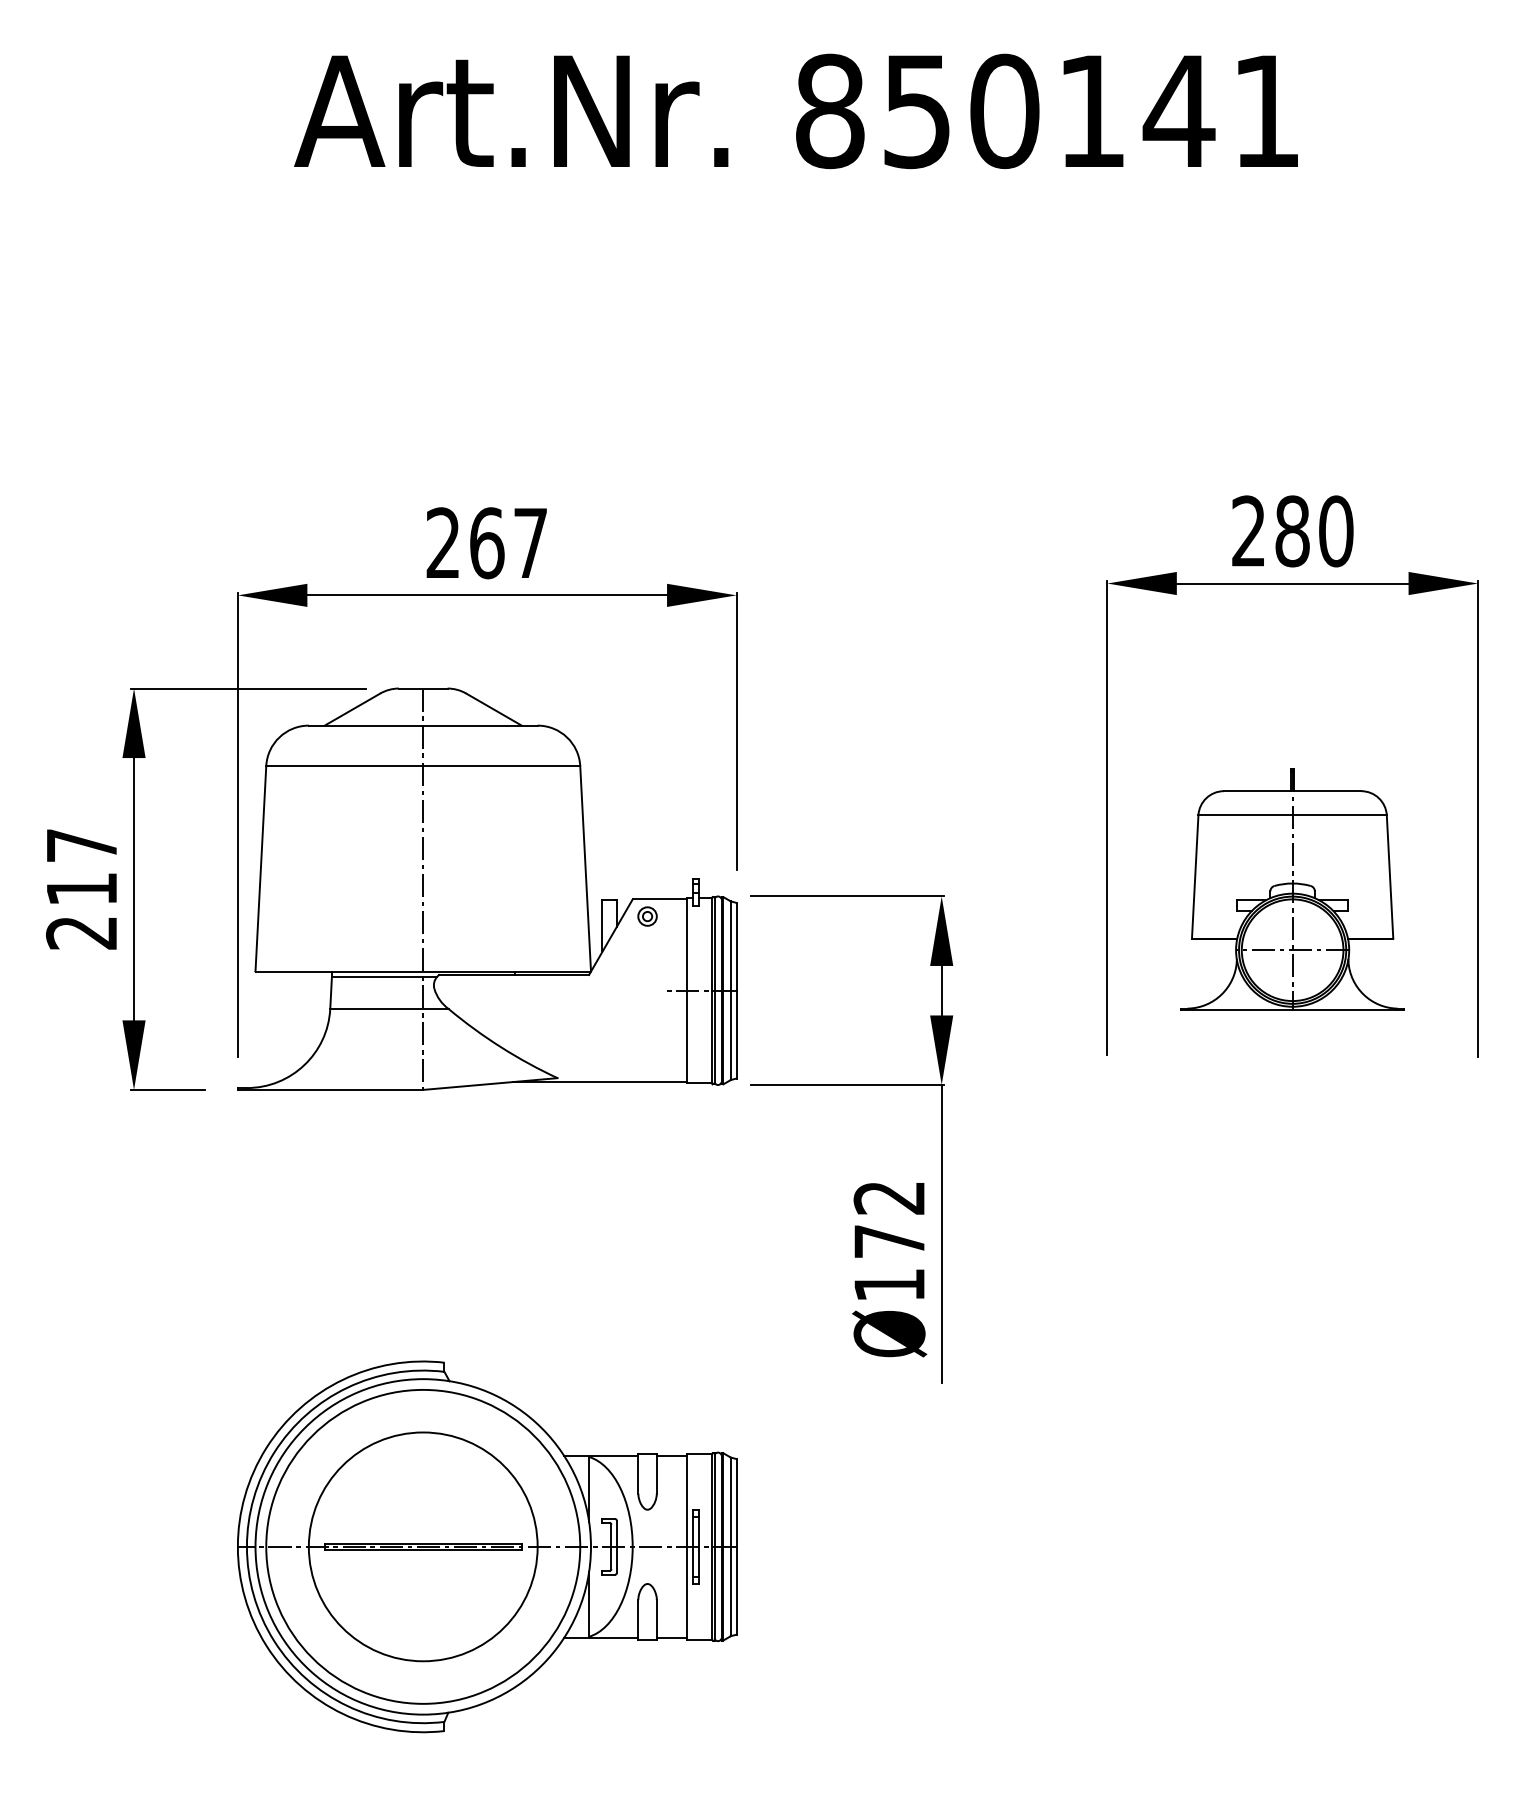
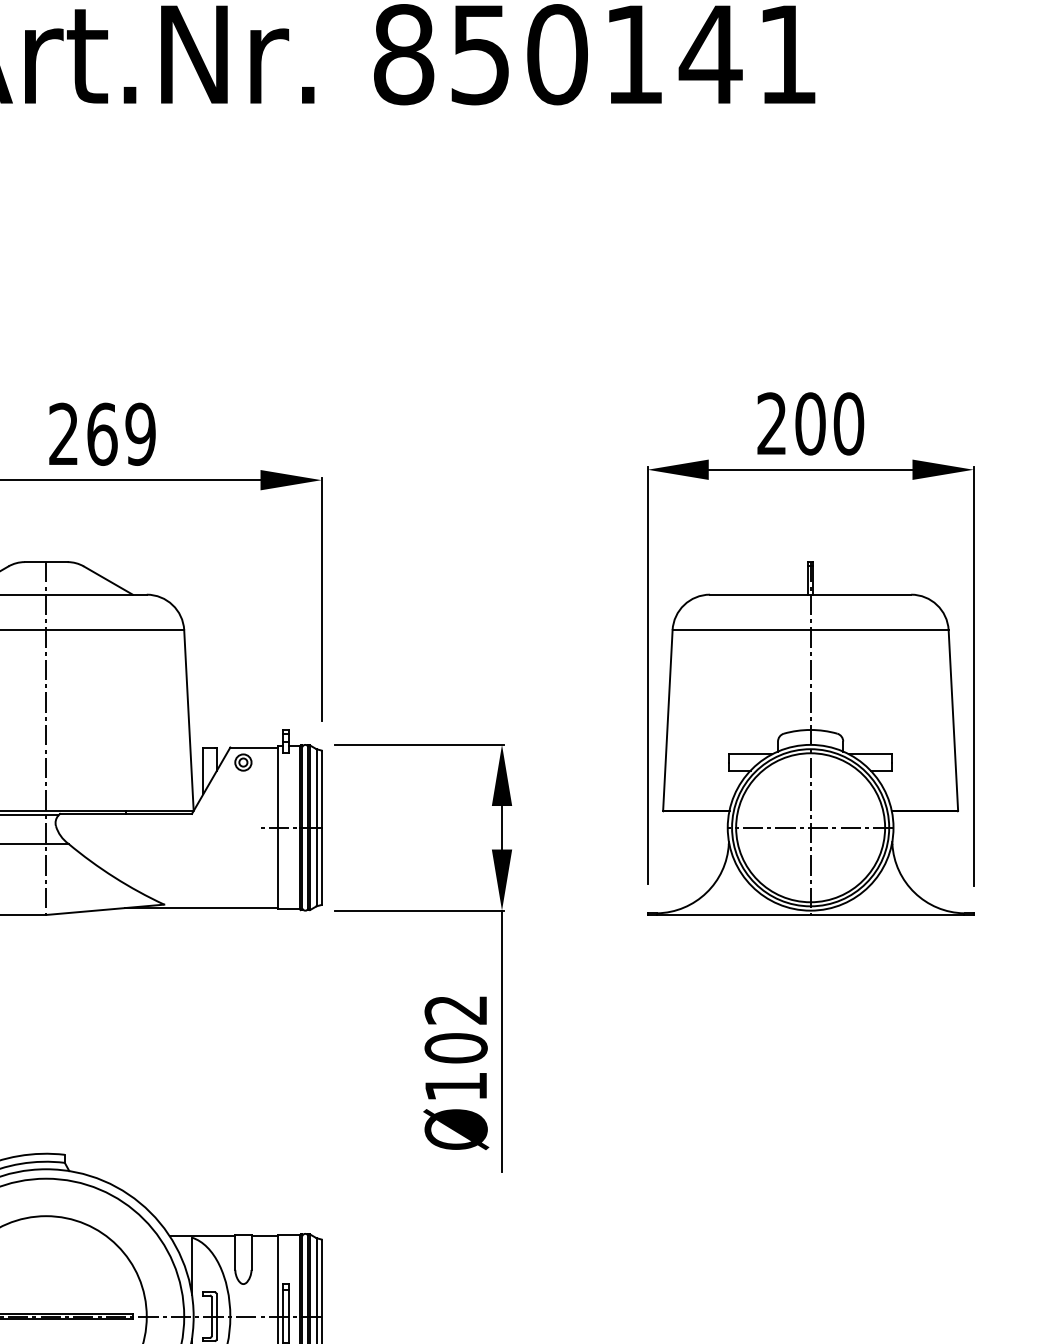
text: (1292, 531) -> (810, 424), 280 -> 200
text: (530, 543) -> (140, 434), 267 -> 269
part: (1292, 889) -> (810, 738), size x1.67
text: (889, 1241) -> (456, 1048), Ø172 -> Ø102

